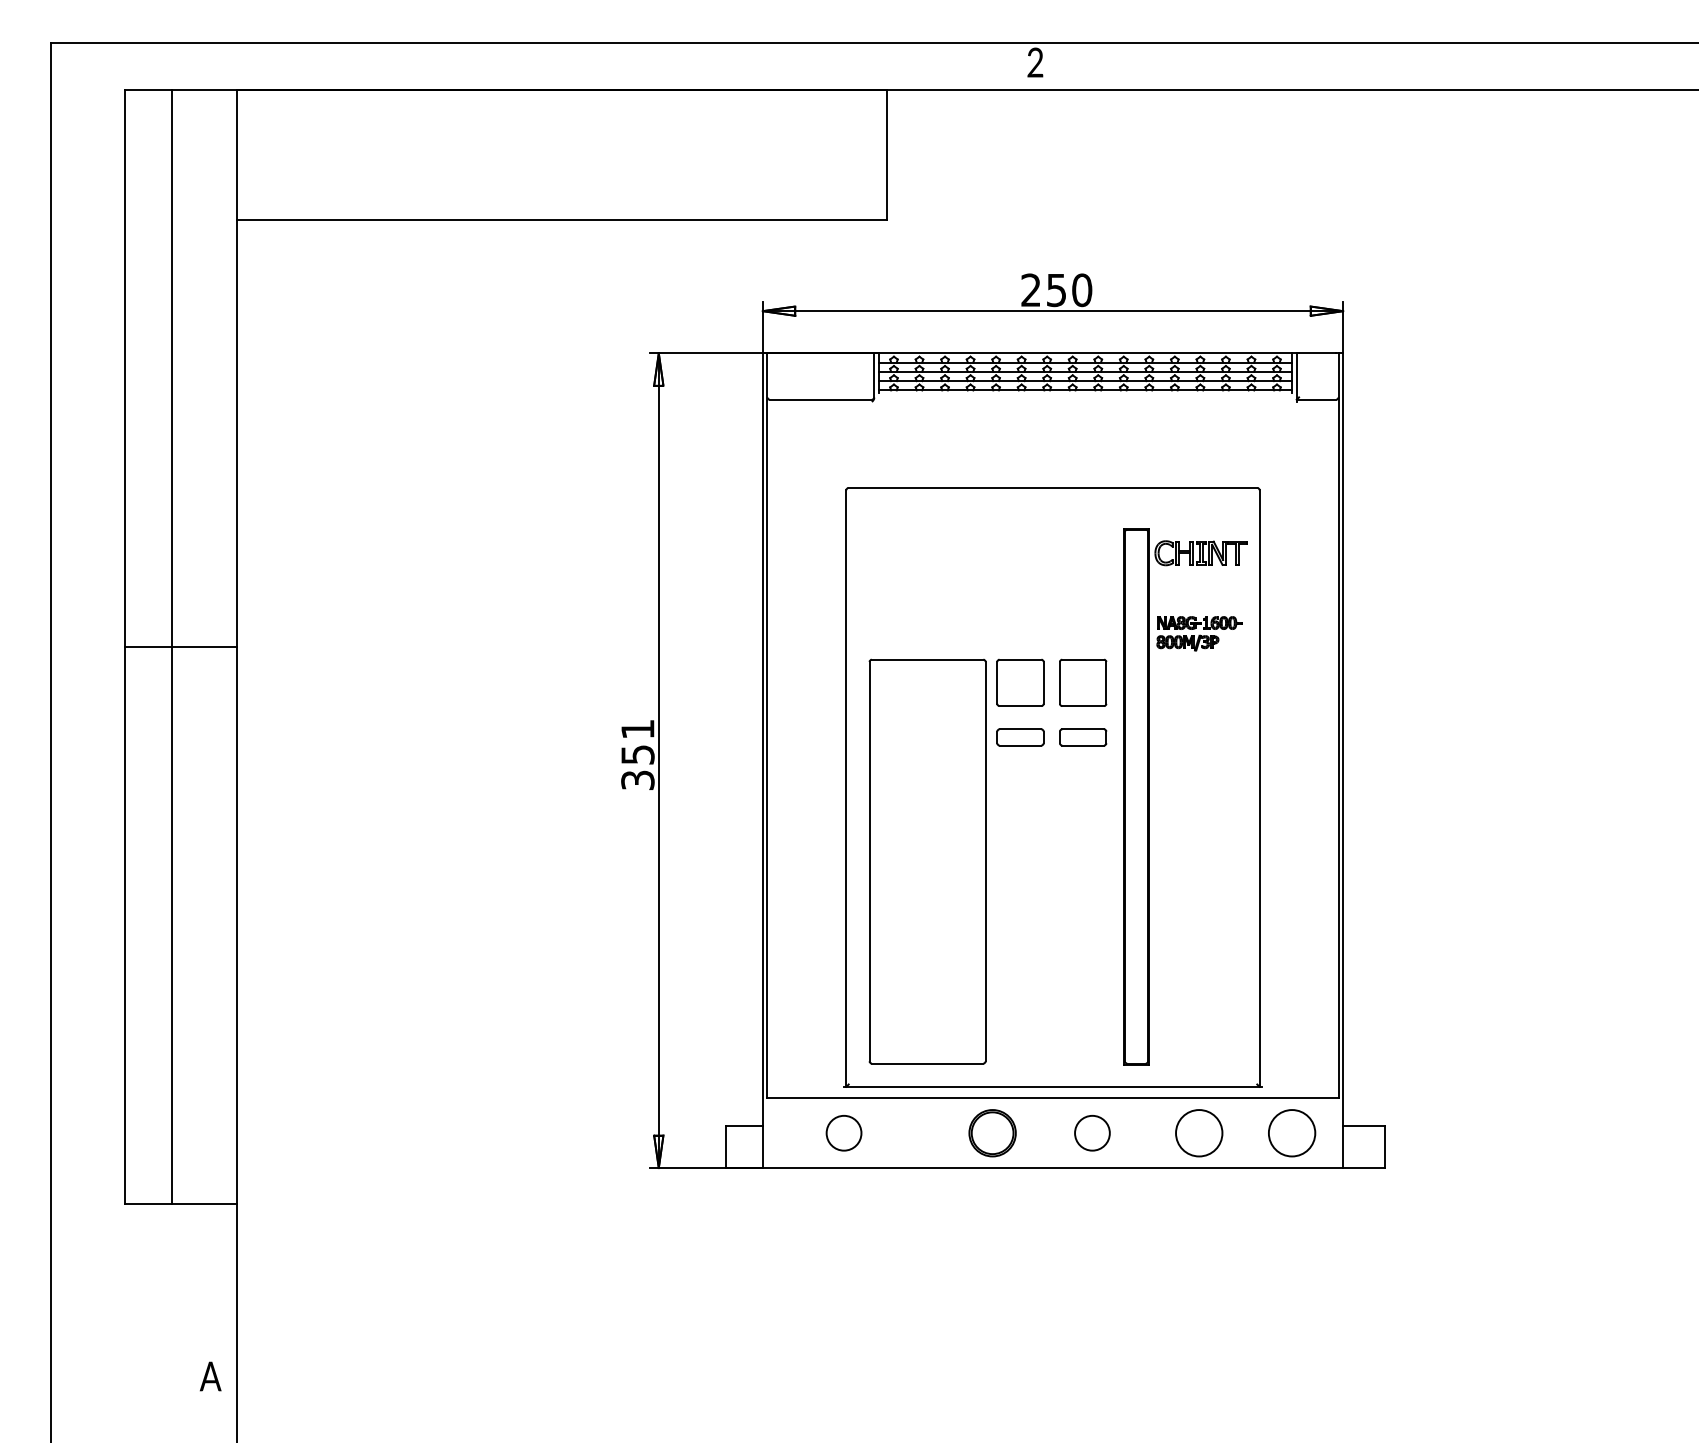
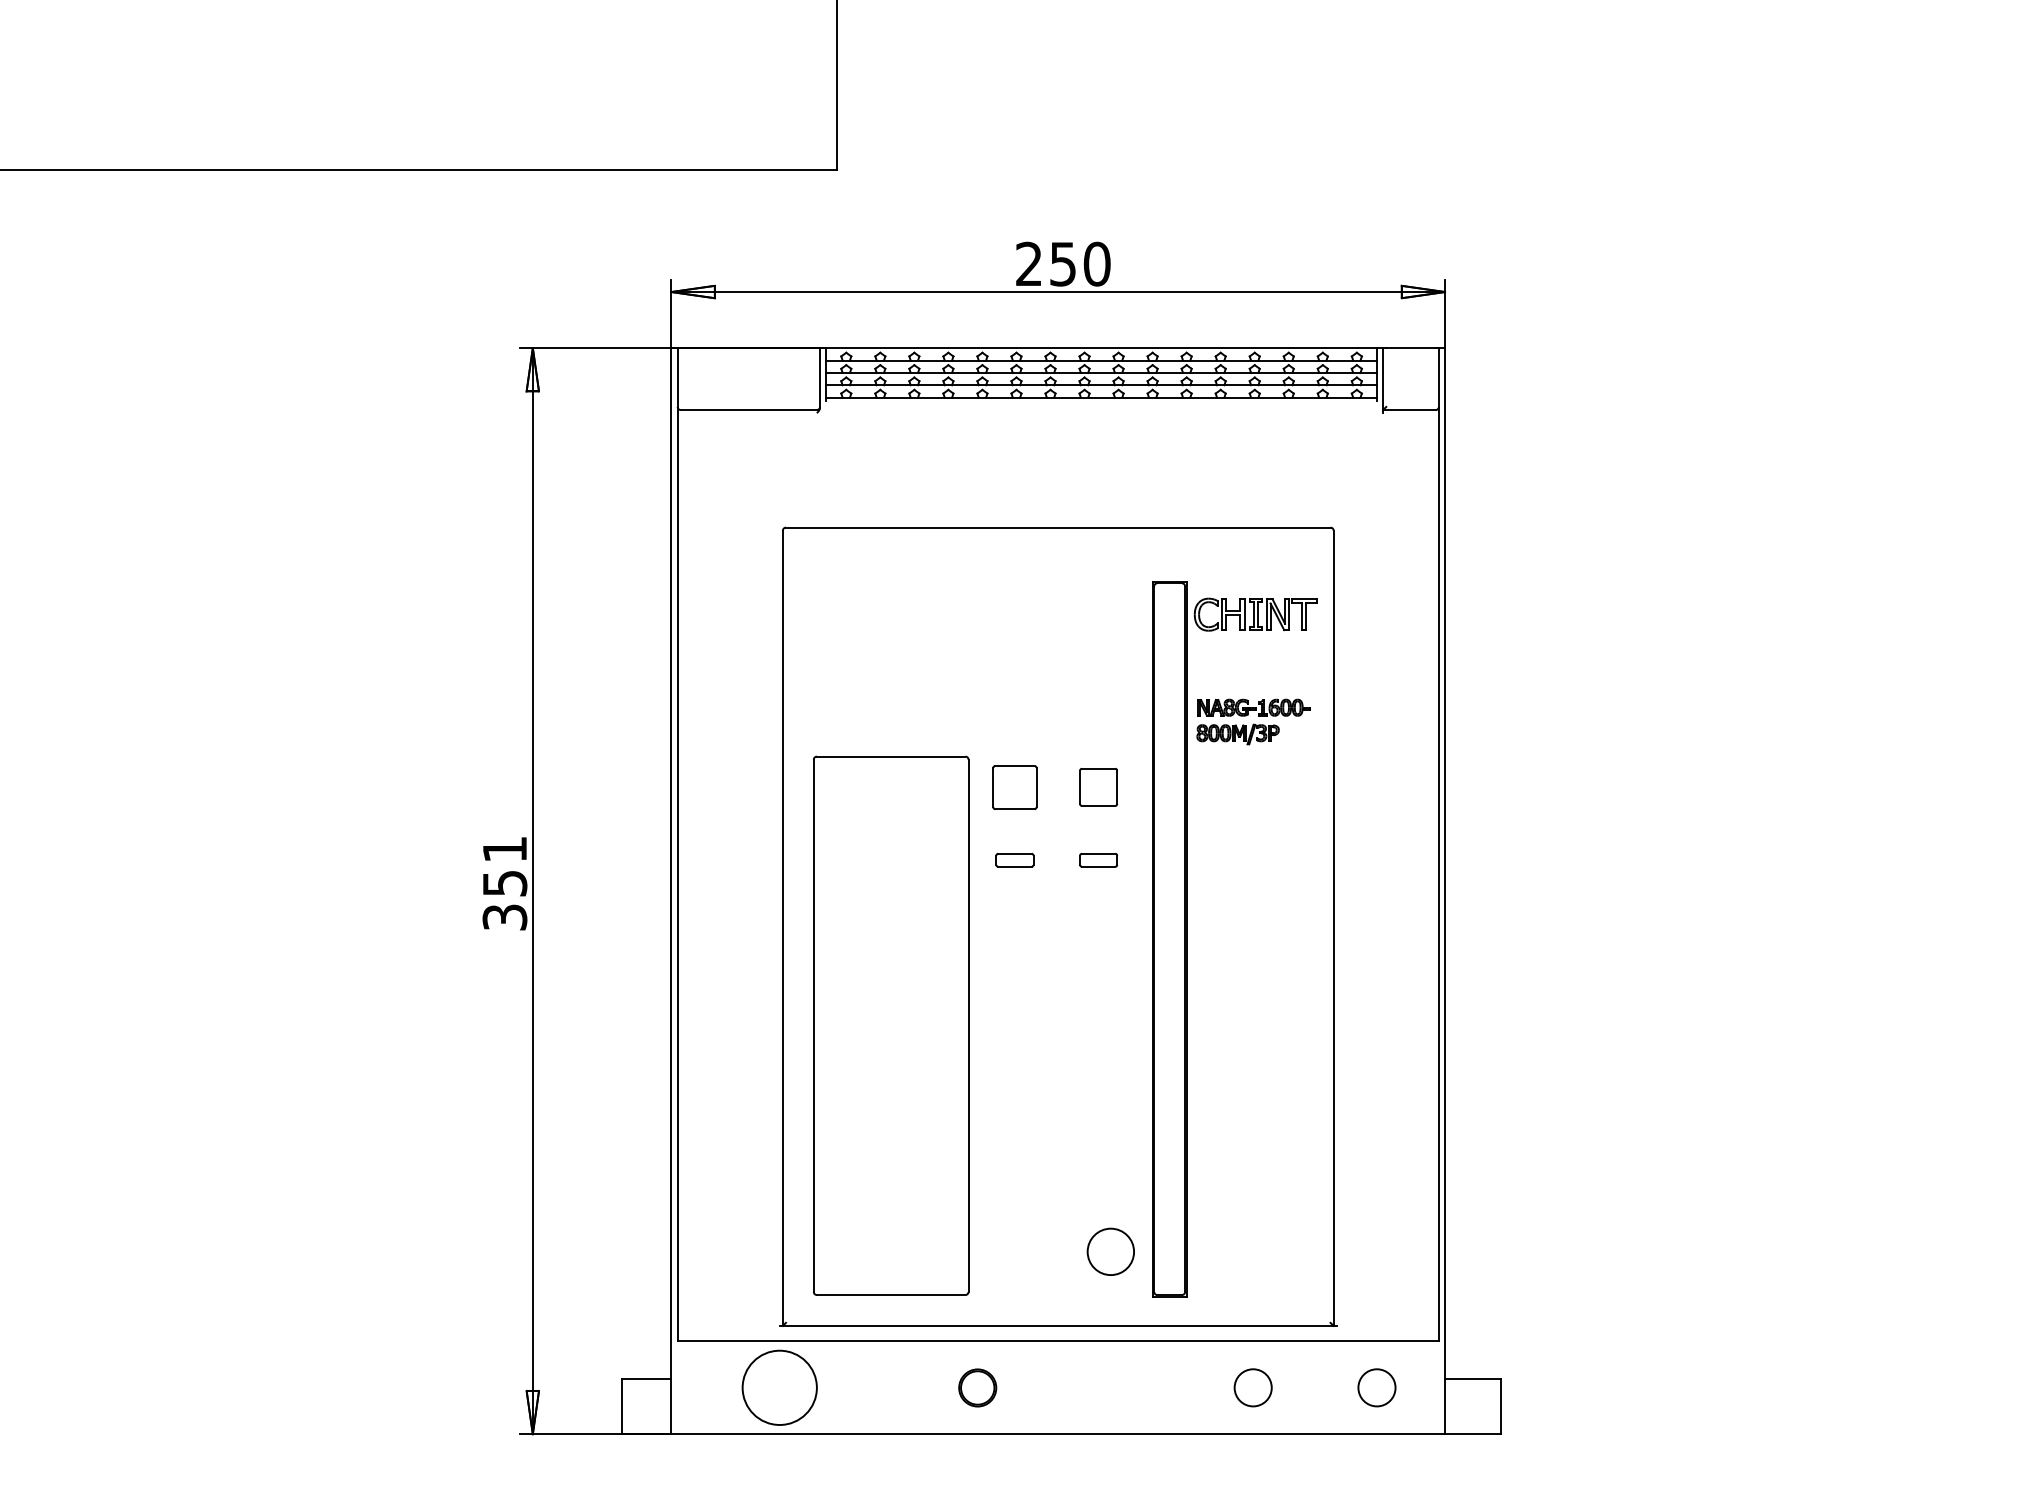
part: (1020, 682) -> (1014, 787), size x0.7
part: (1083, 682) -> (1098, 787), size x0.6
part: (1020, 737) -> (1014, 860), size x0.6
part: (1083, 737) -> (1098, 860), size x0.6
circle: (843, 1132) -> (779, 1386), size x1.6
part: (992, 1133) -> (977, 1388), size x0.6
circle: (1092, 1133) -> (1110, 1252), moved
circle: (1199, 1133) -> (1253, 1388), size x0.6
circle: (1291, 1133) -> (1376, 1388), size x0.6

